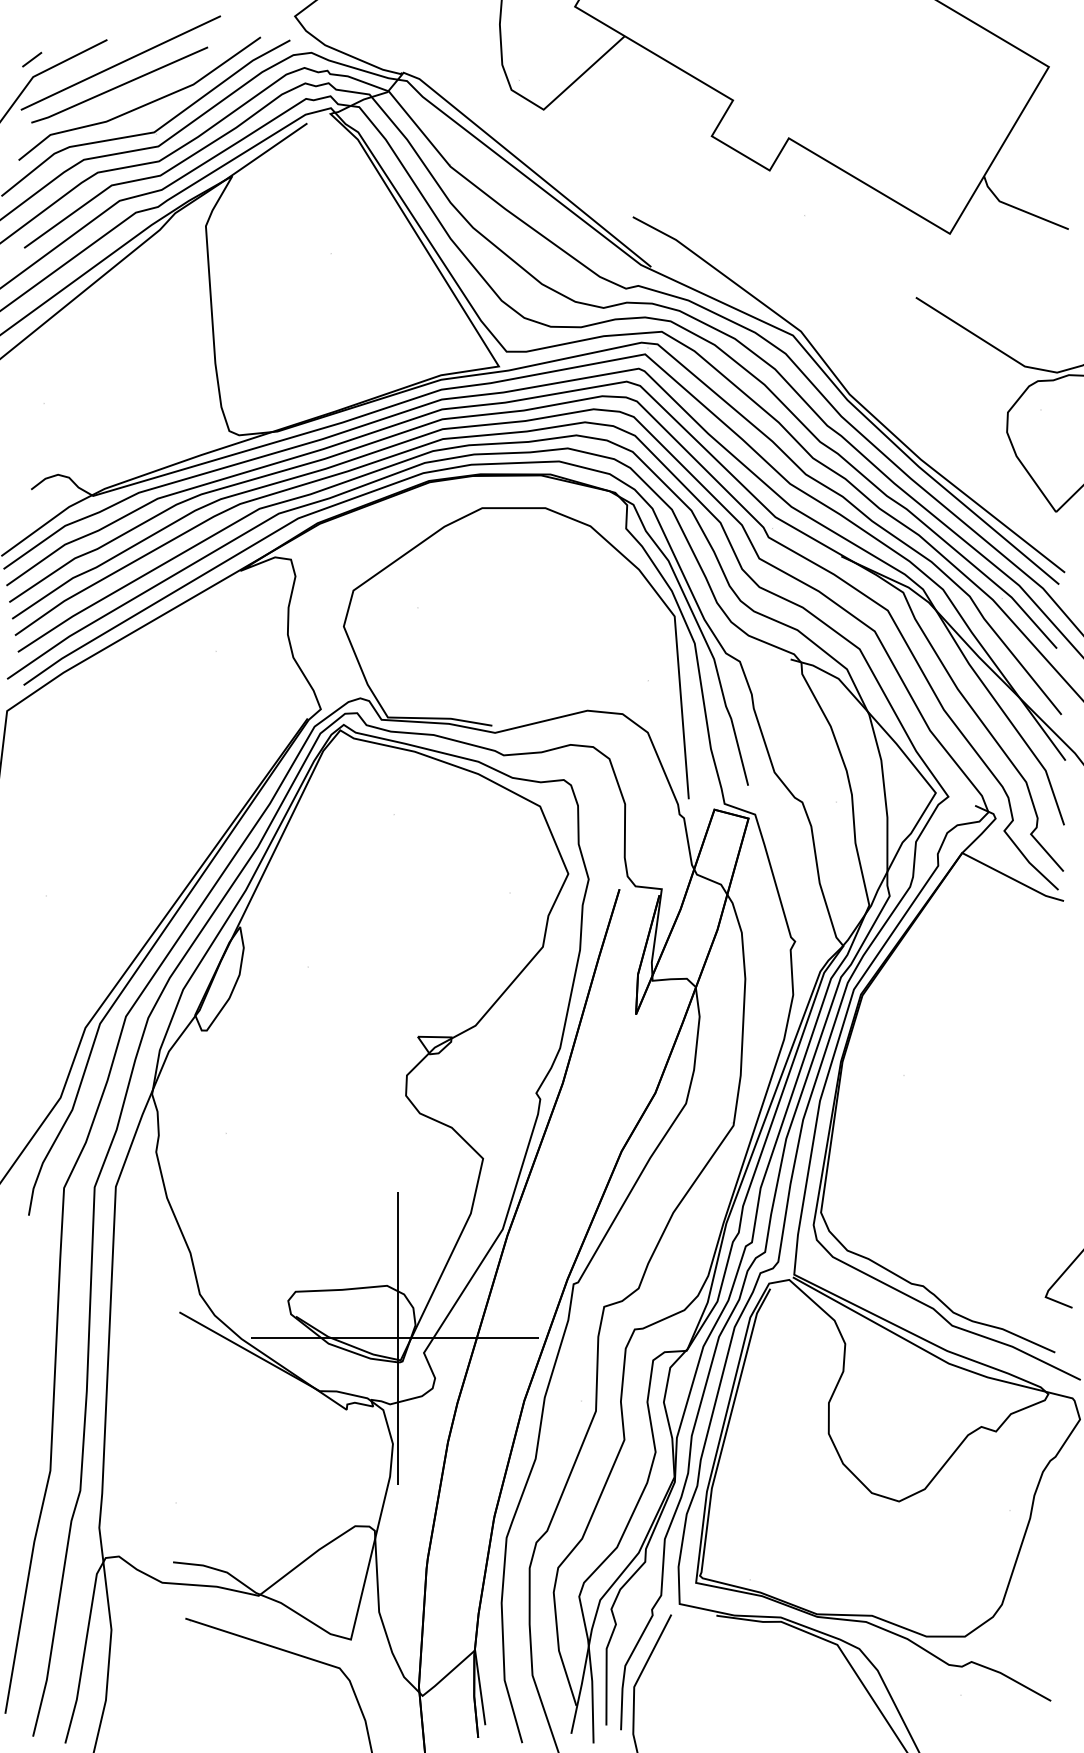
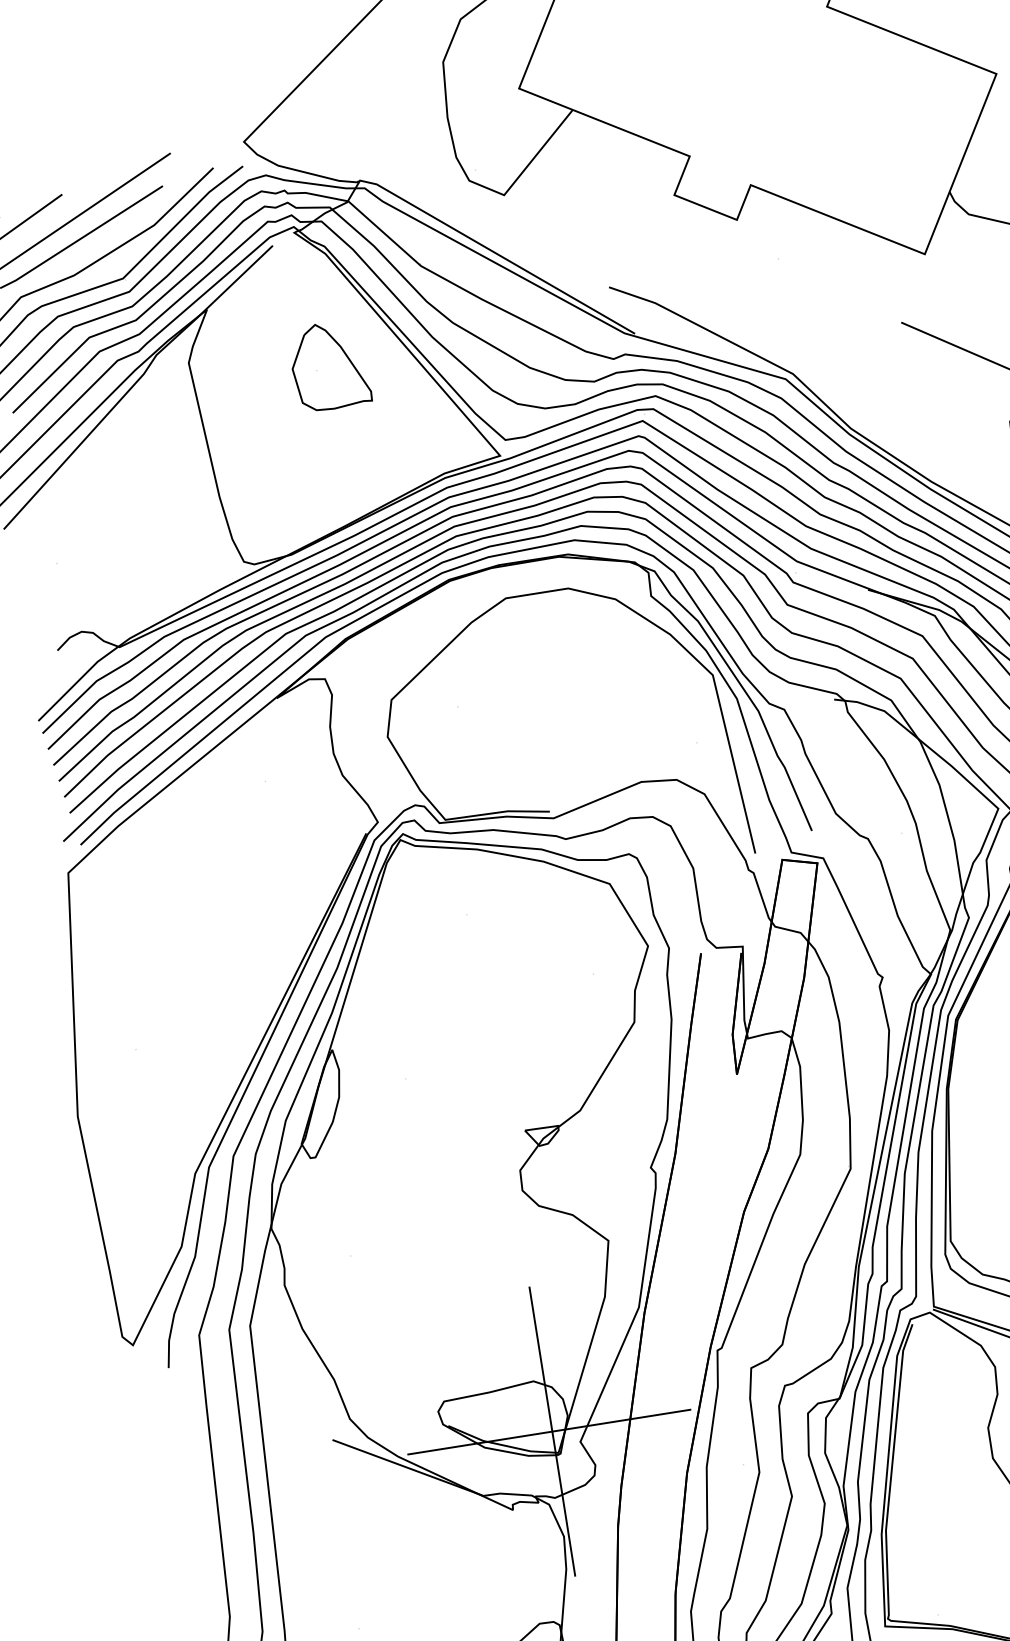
part: (344, 250) -> (329, 365), added

